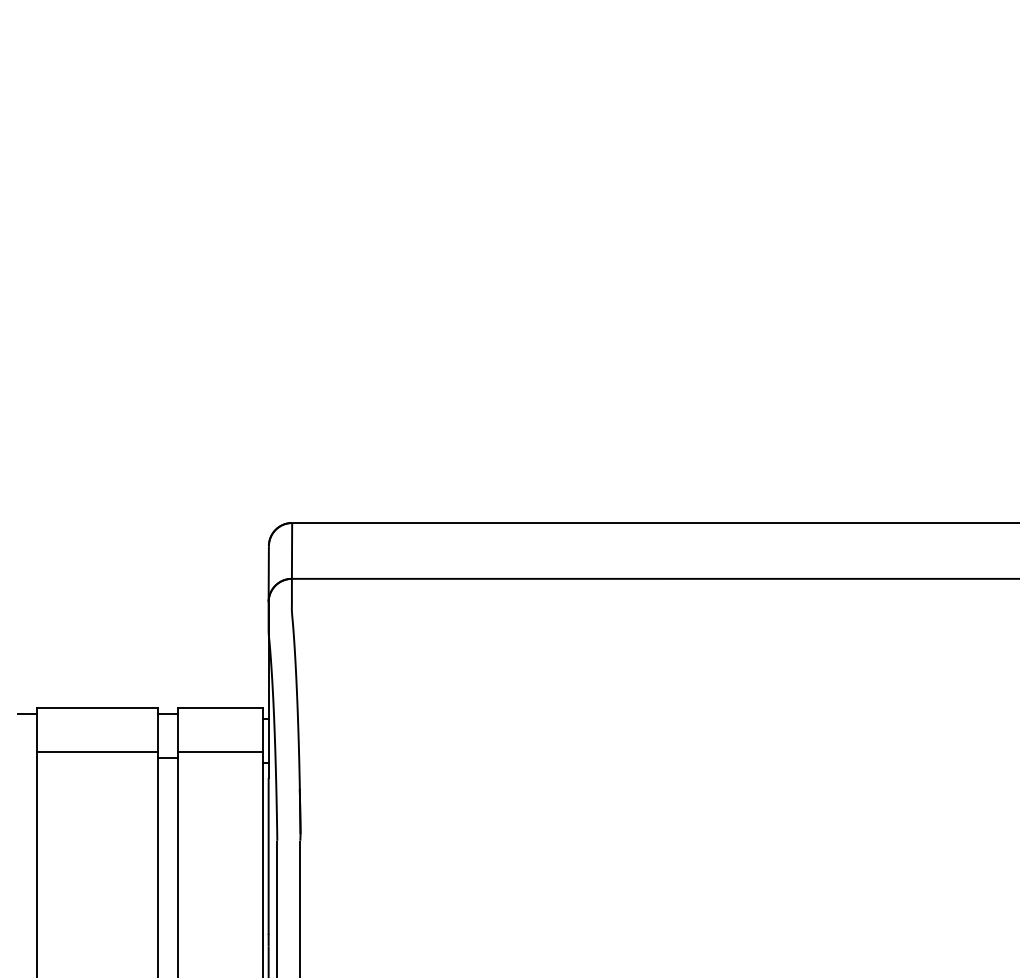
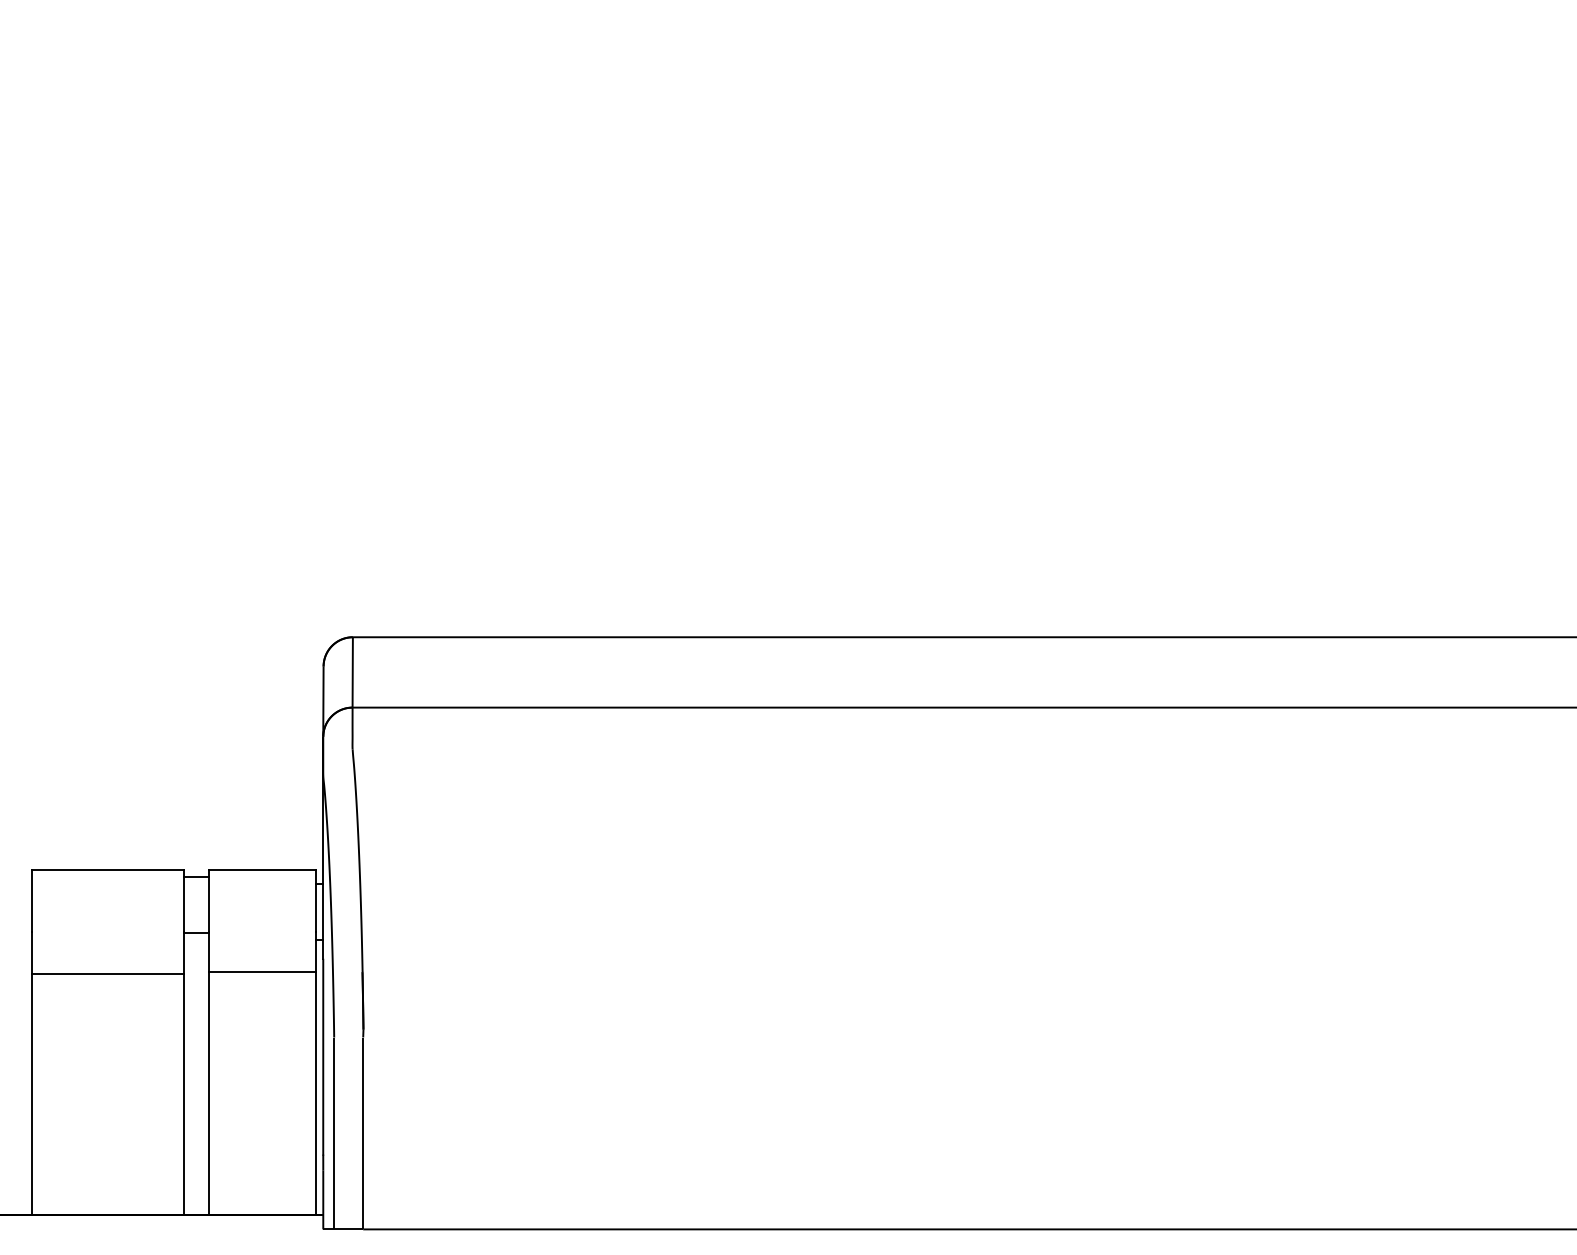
line: (27, 713) -> (19, 877), removed
line: (97, 751) -> (107, 973), moved
line: (220, 751) -> (262, 971), moved

